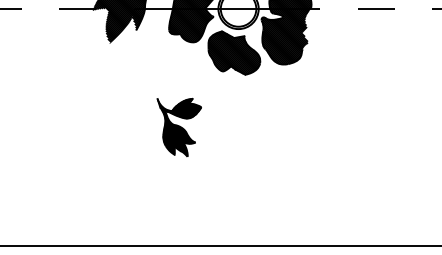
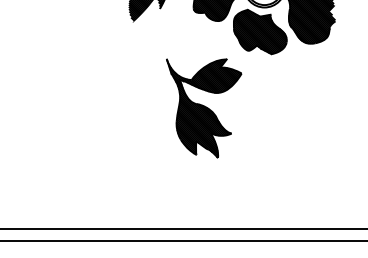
part: (179, 127) -> (204, 108), size x1.67

